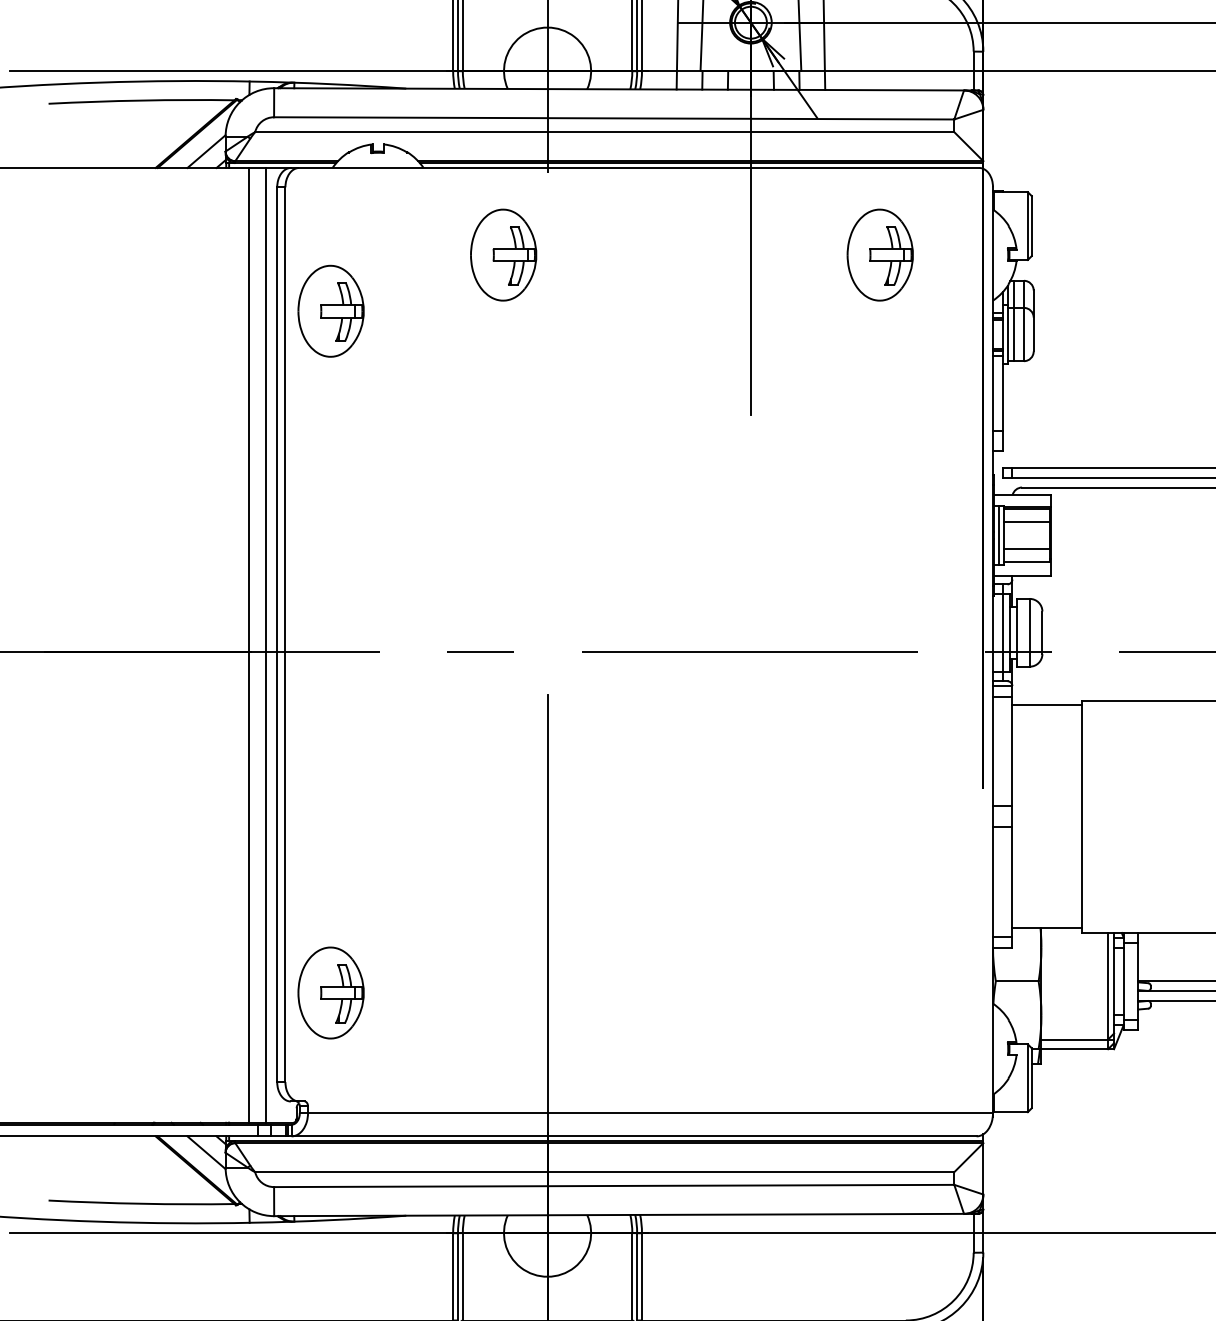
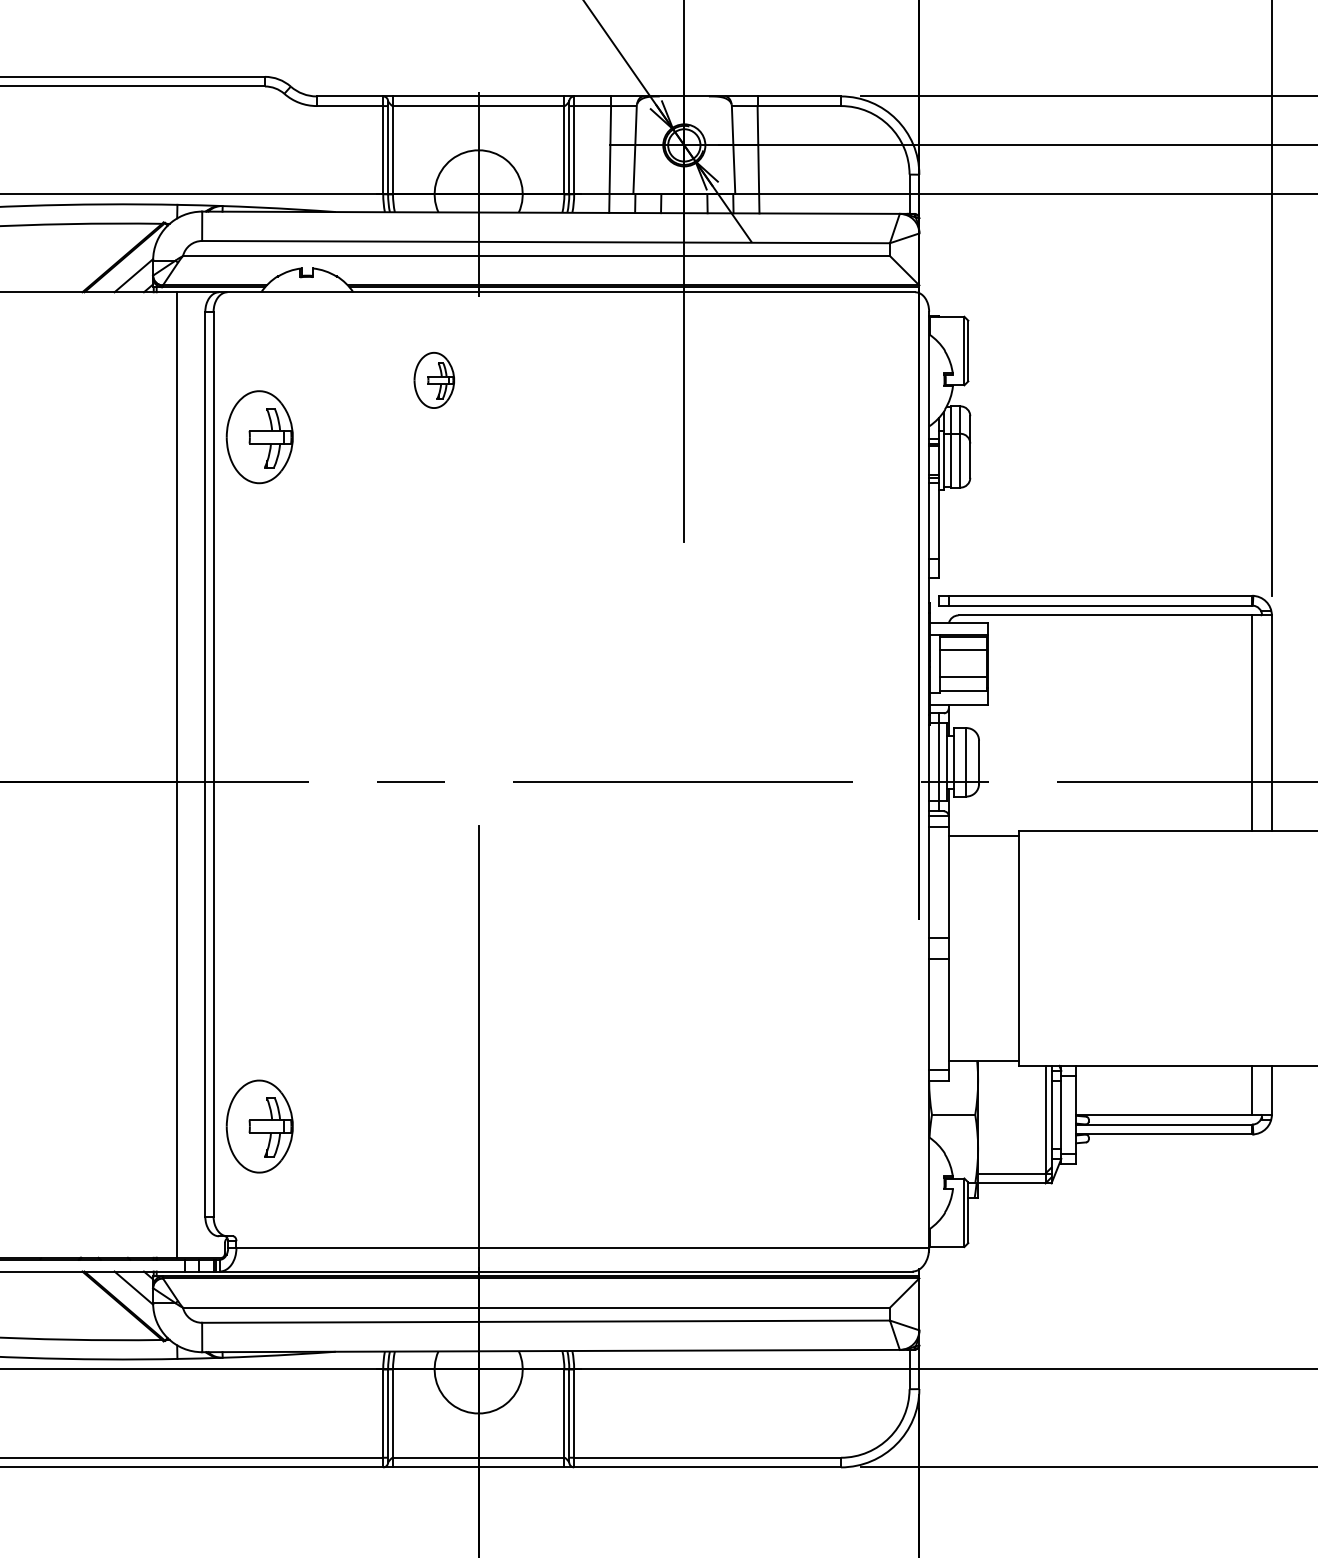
part: (503, 255) -> (434, 380), size x0.6
part: (879, 255) -> (814, 380), removed
line: (999, 535) -> (935, 663), removed
line: (265, 644) -> (193, 774), removed

